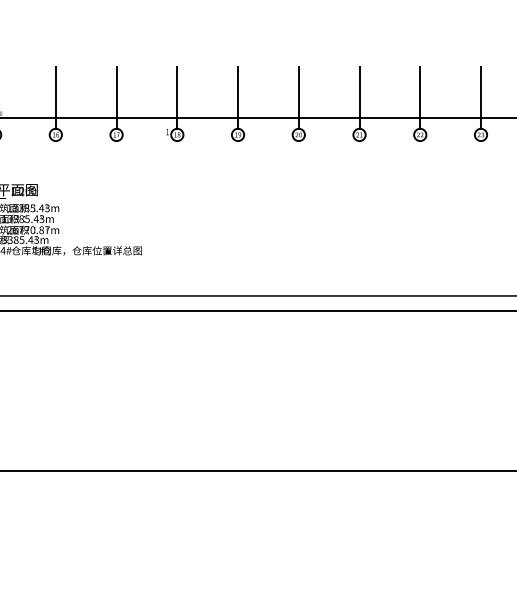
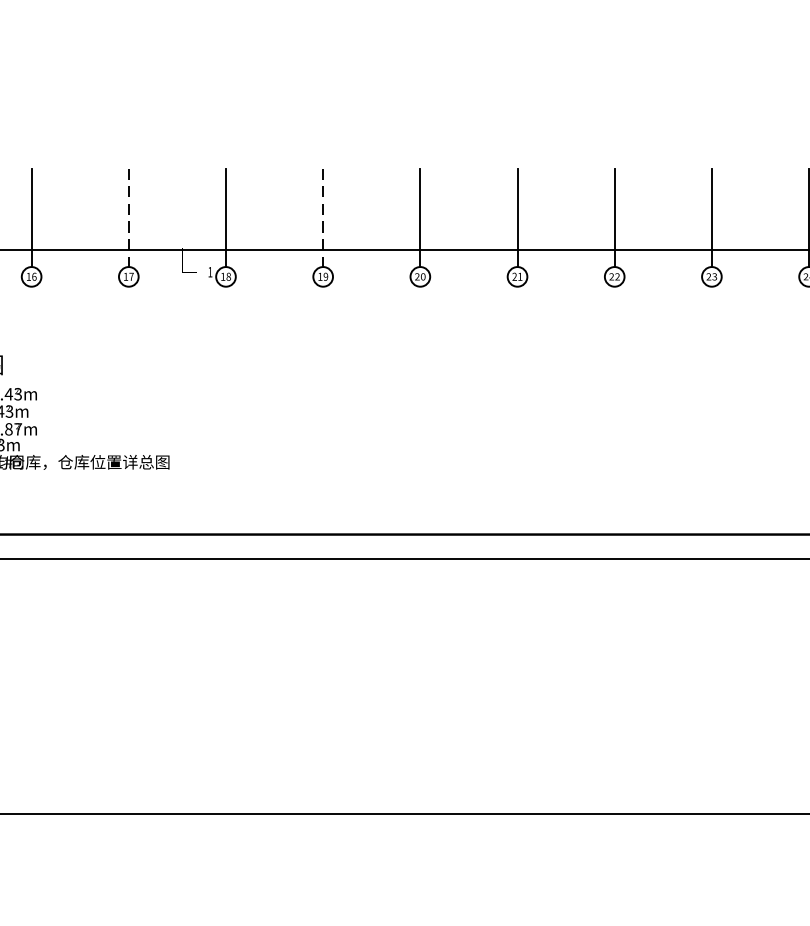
line: (116, 98) -> (128, 218), solid -> dashed
line: (238, 98) -> (323, 218), solid -> dashed

